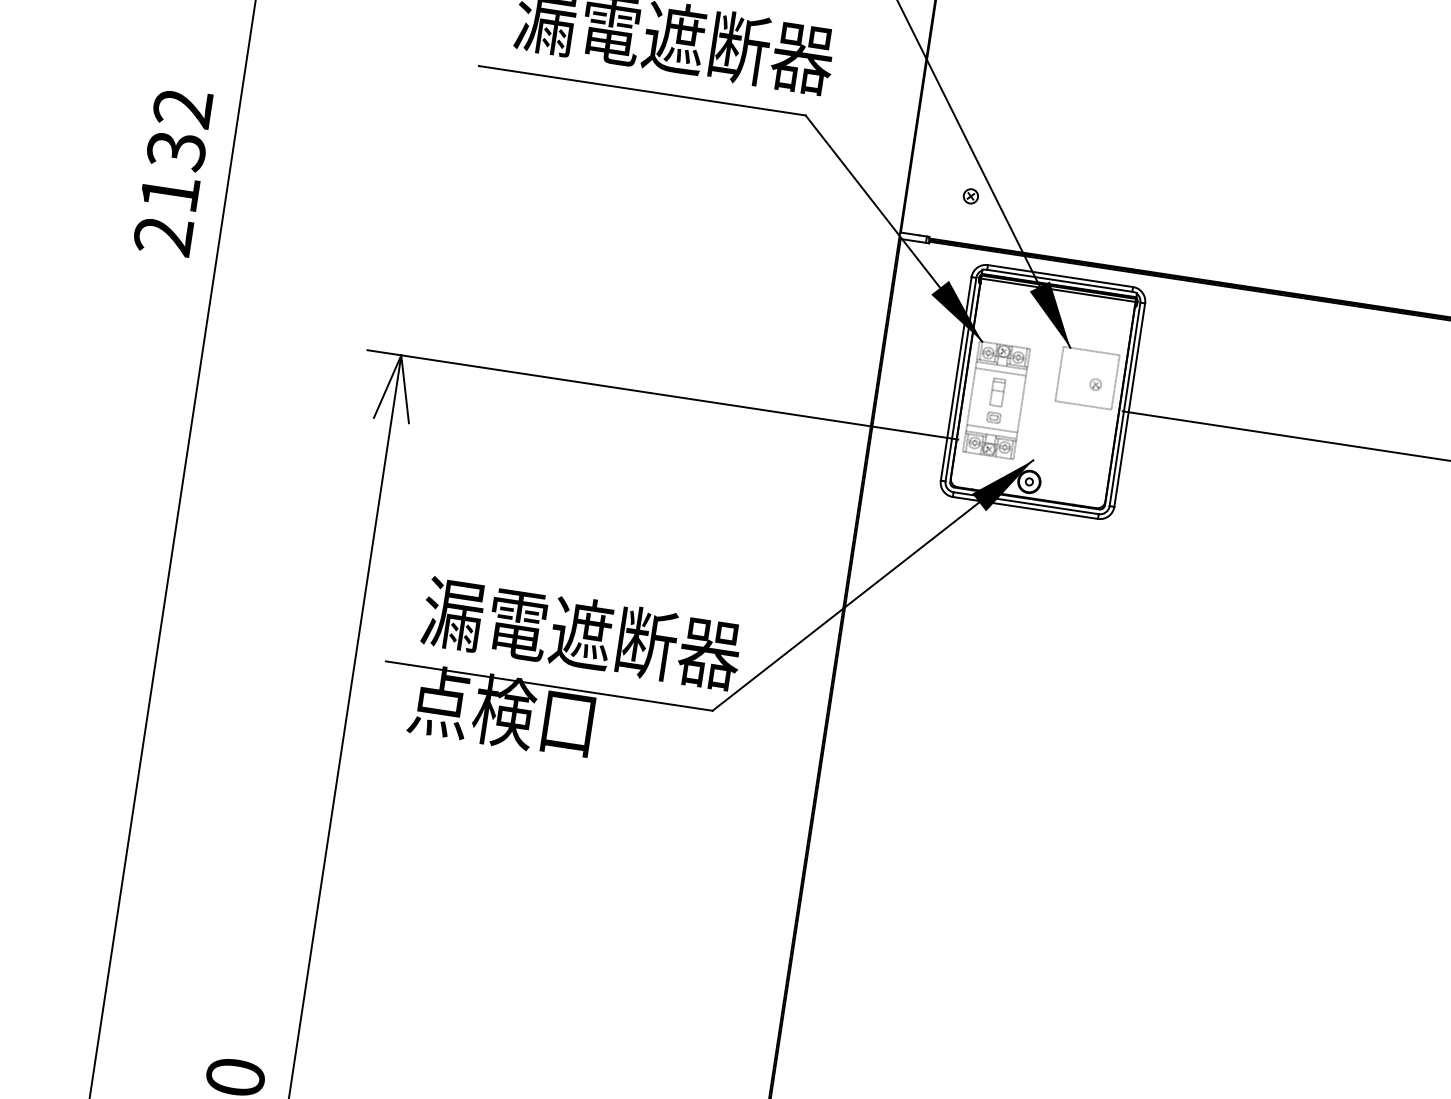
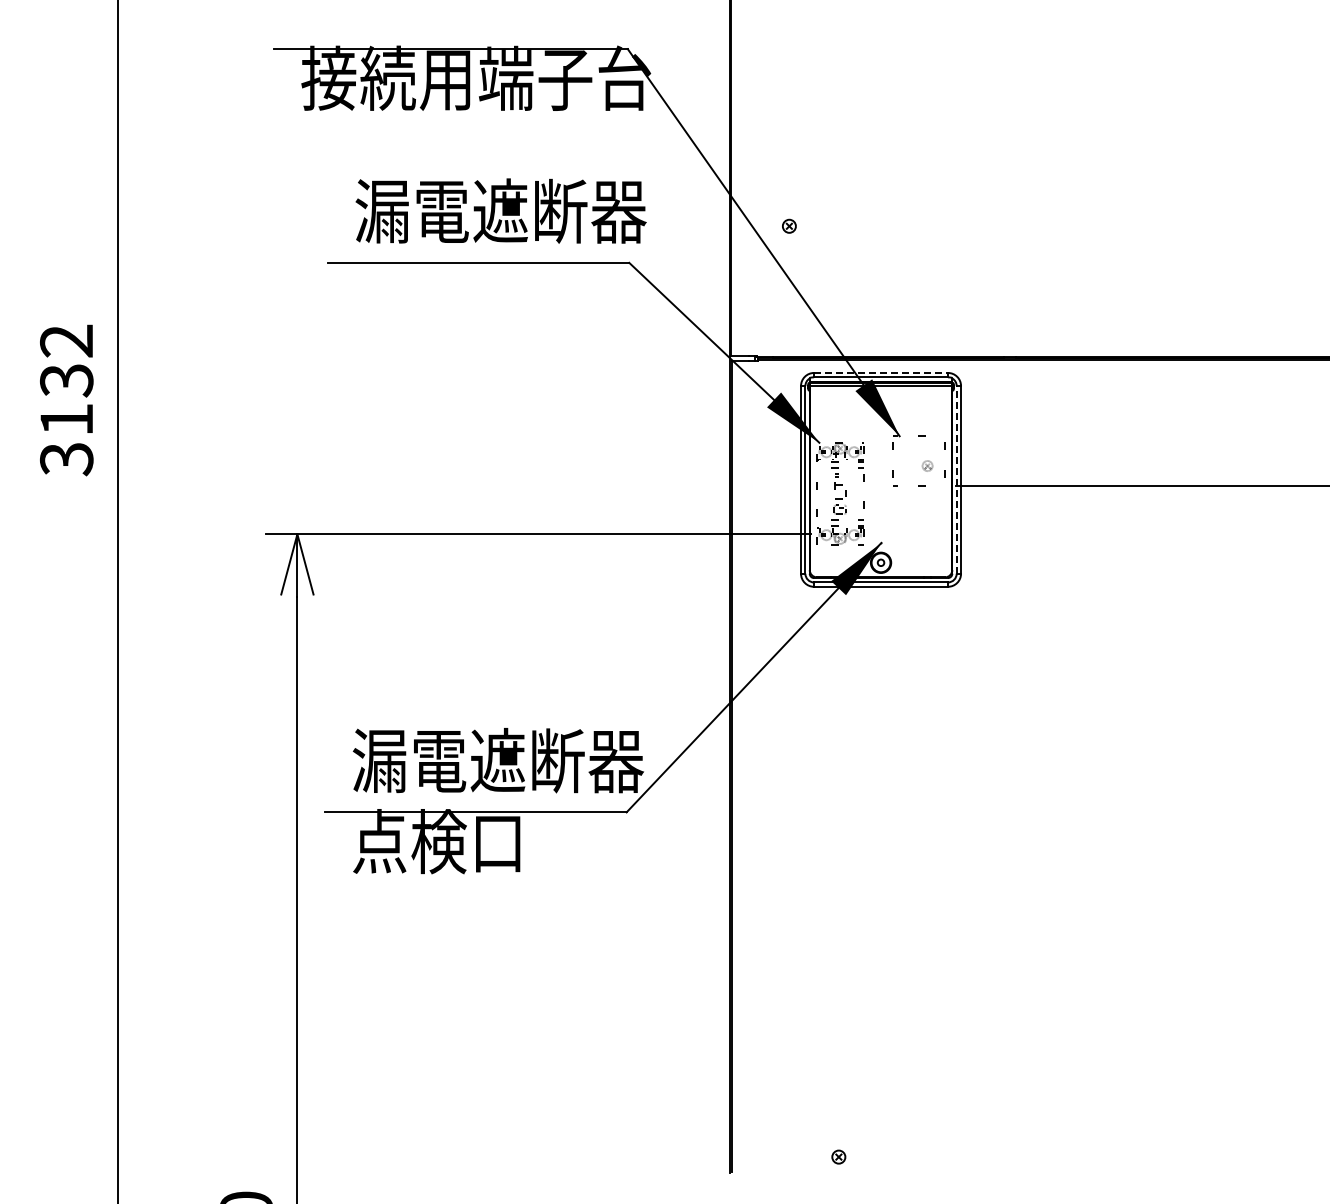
part: (971, 195) -> (789, 225), moved
text: (163, 236) -> (66, 459), 2132 -> 3132
line: (1061, 275) -> (881, 372), solid -> dashed
line: (1124, 403) -> (956, 479), solid -> dashed

